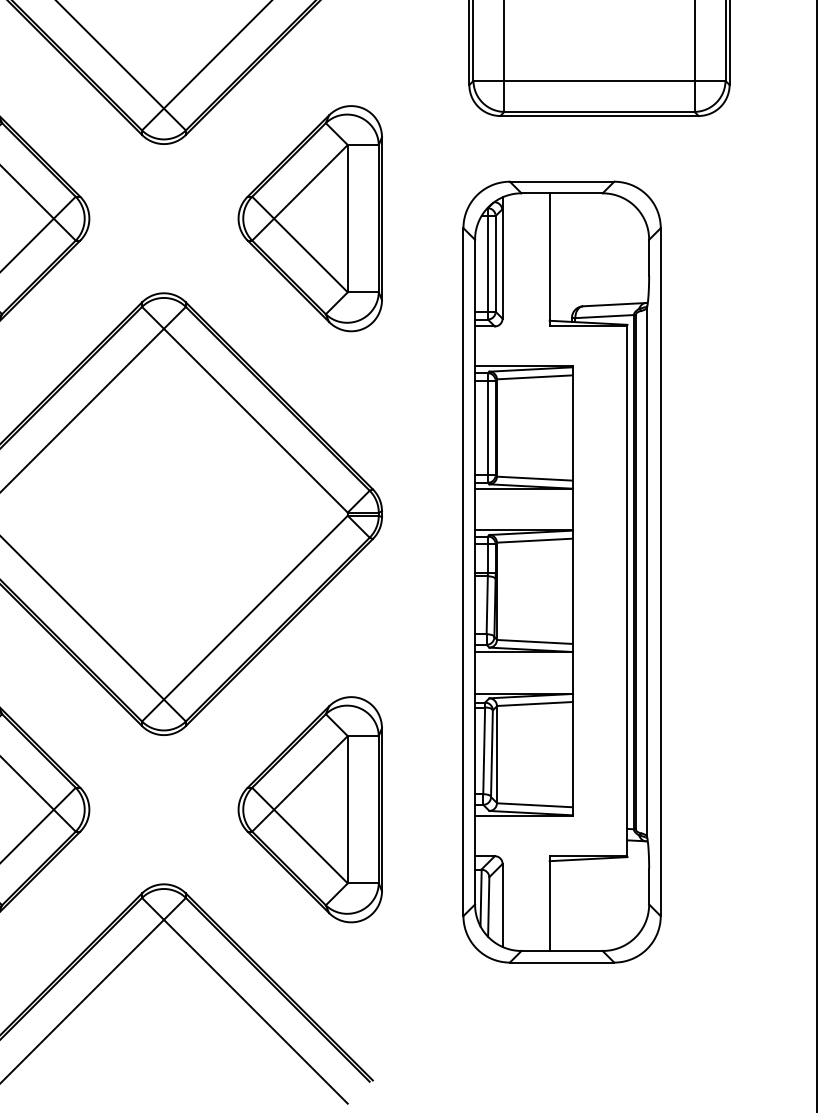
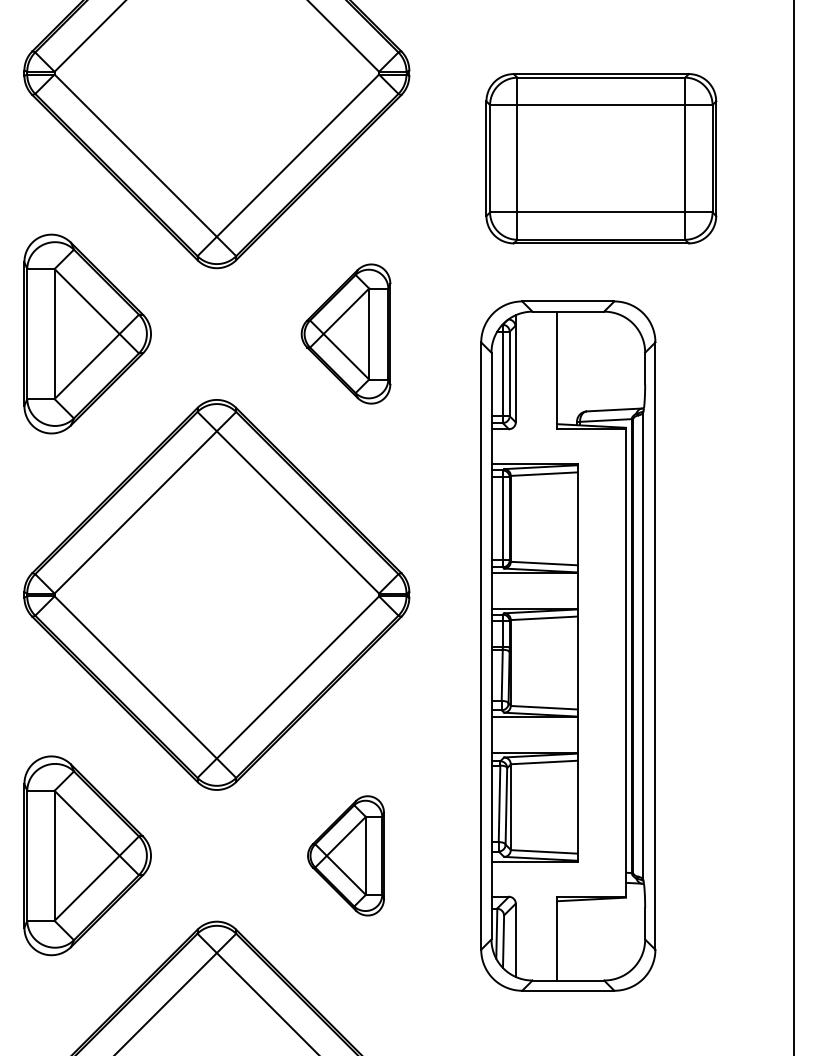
part: (309, 218) -> (345, 333), size x0.7
part: (309, 809) -> (345, 855), size x0.6

